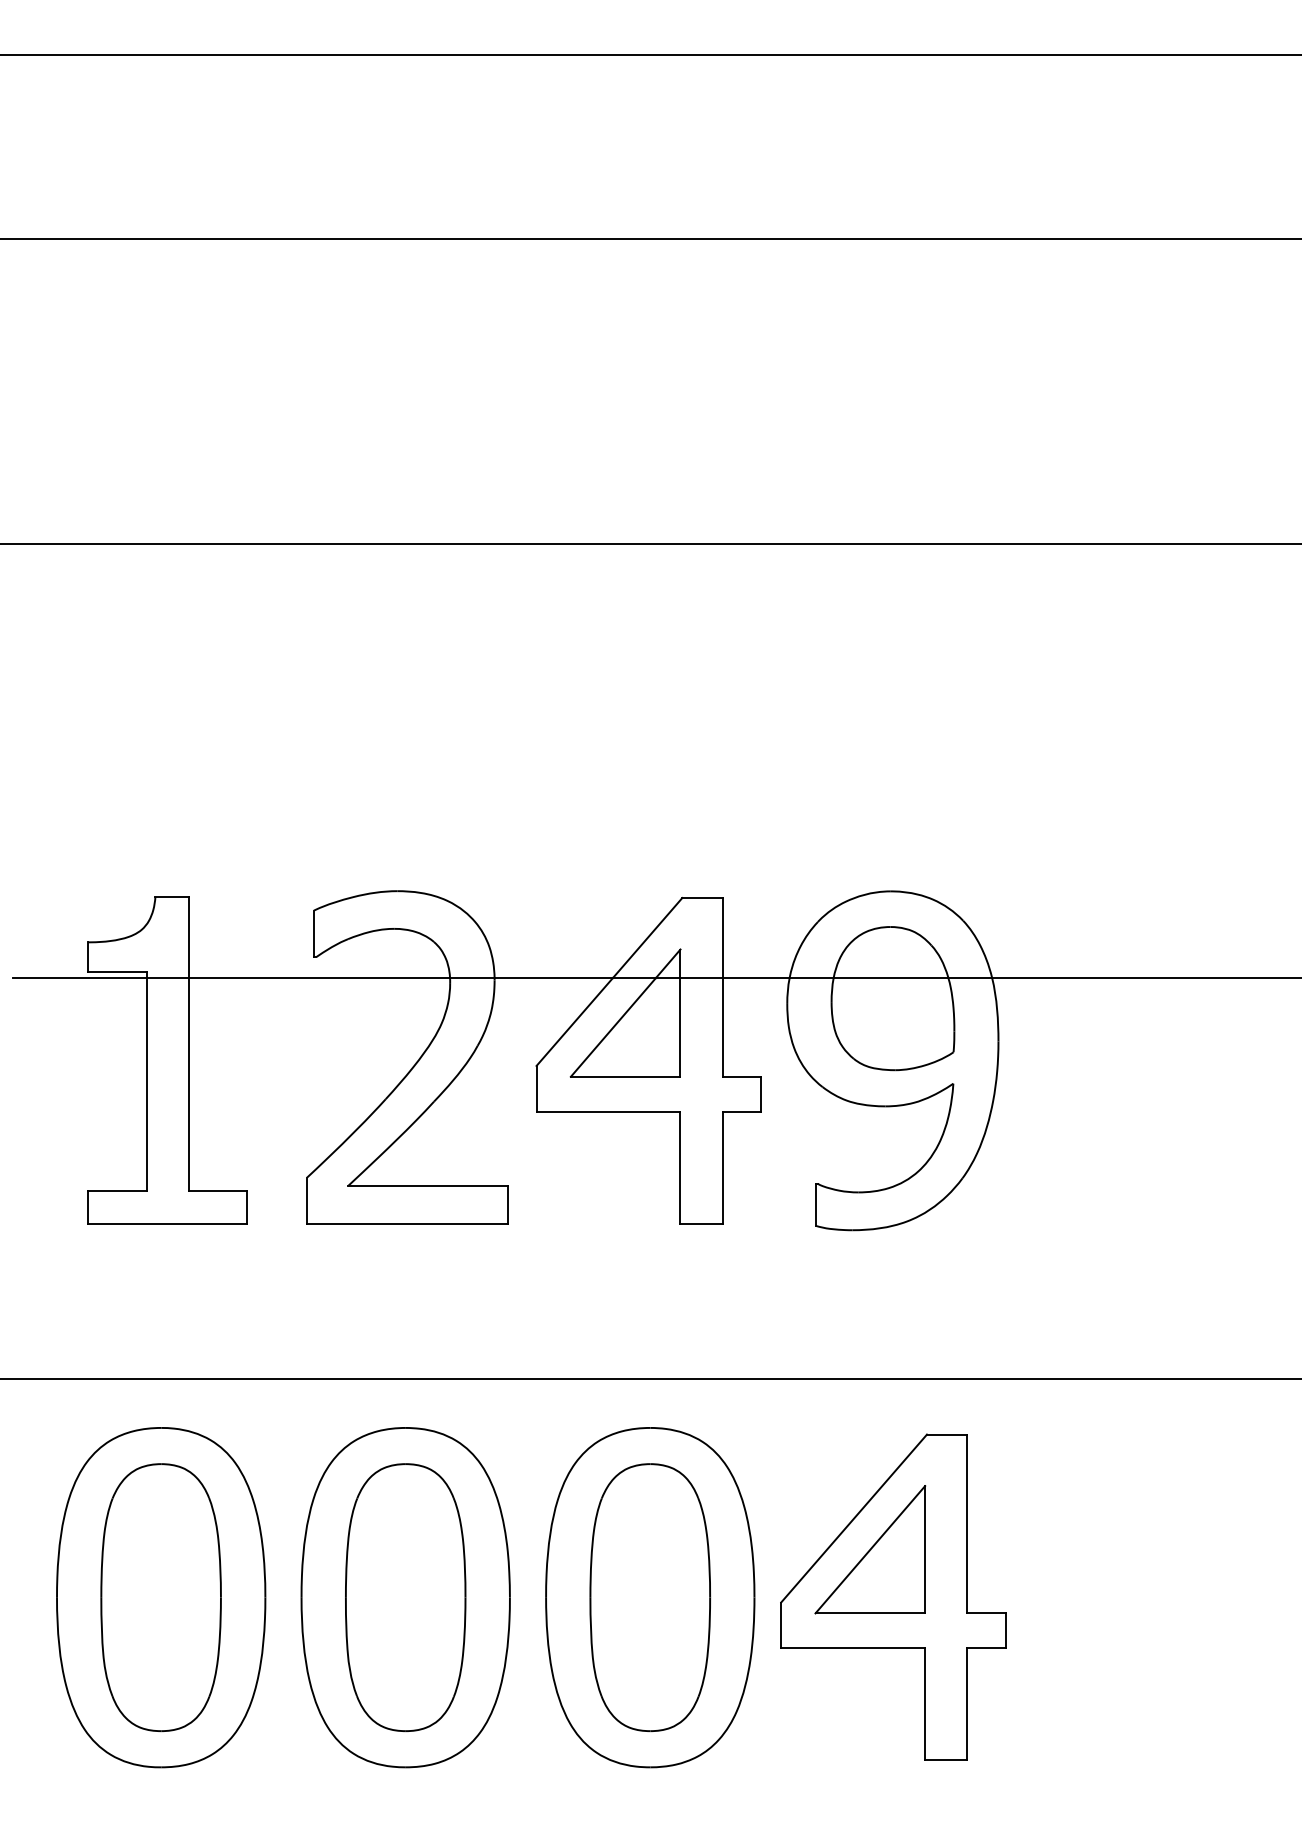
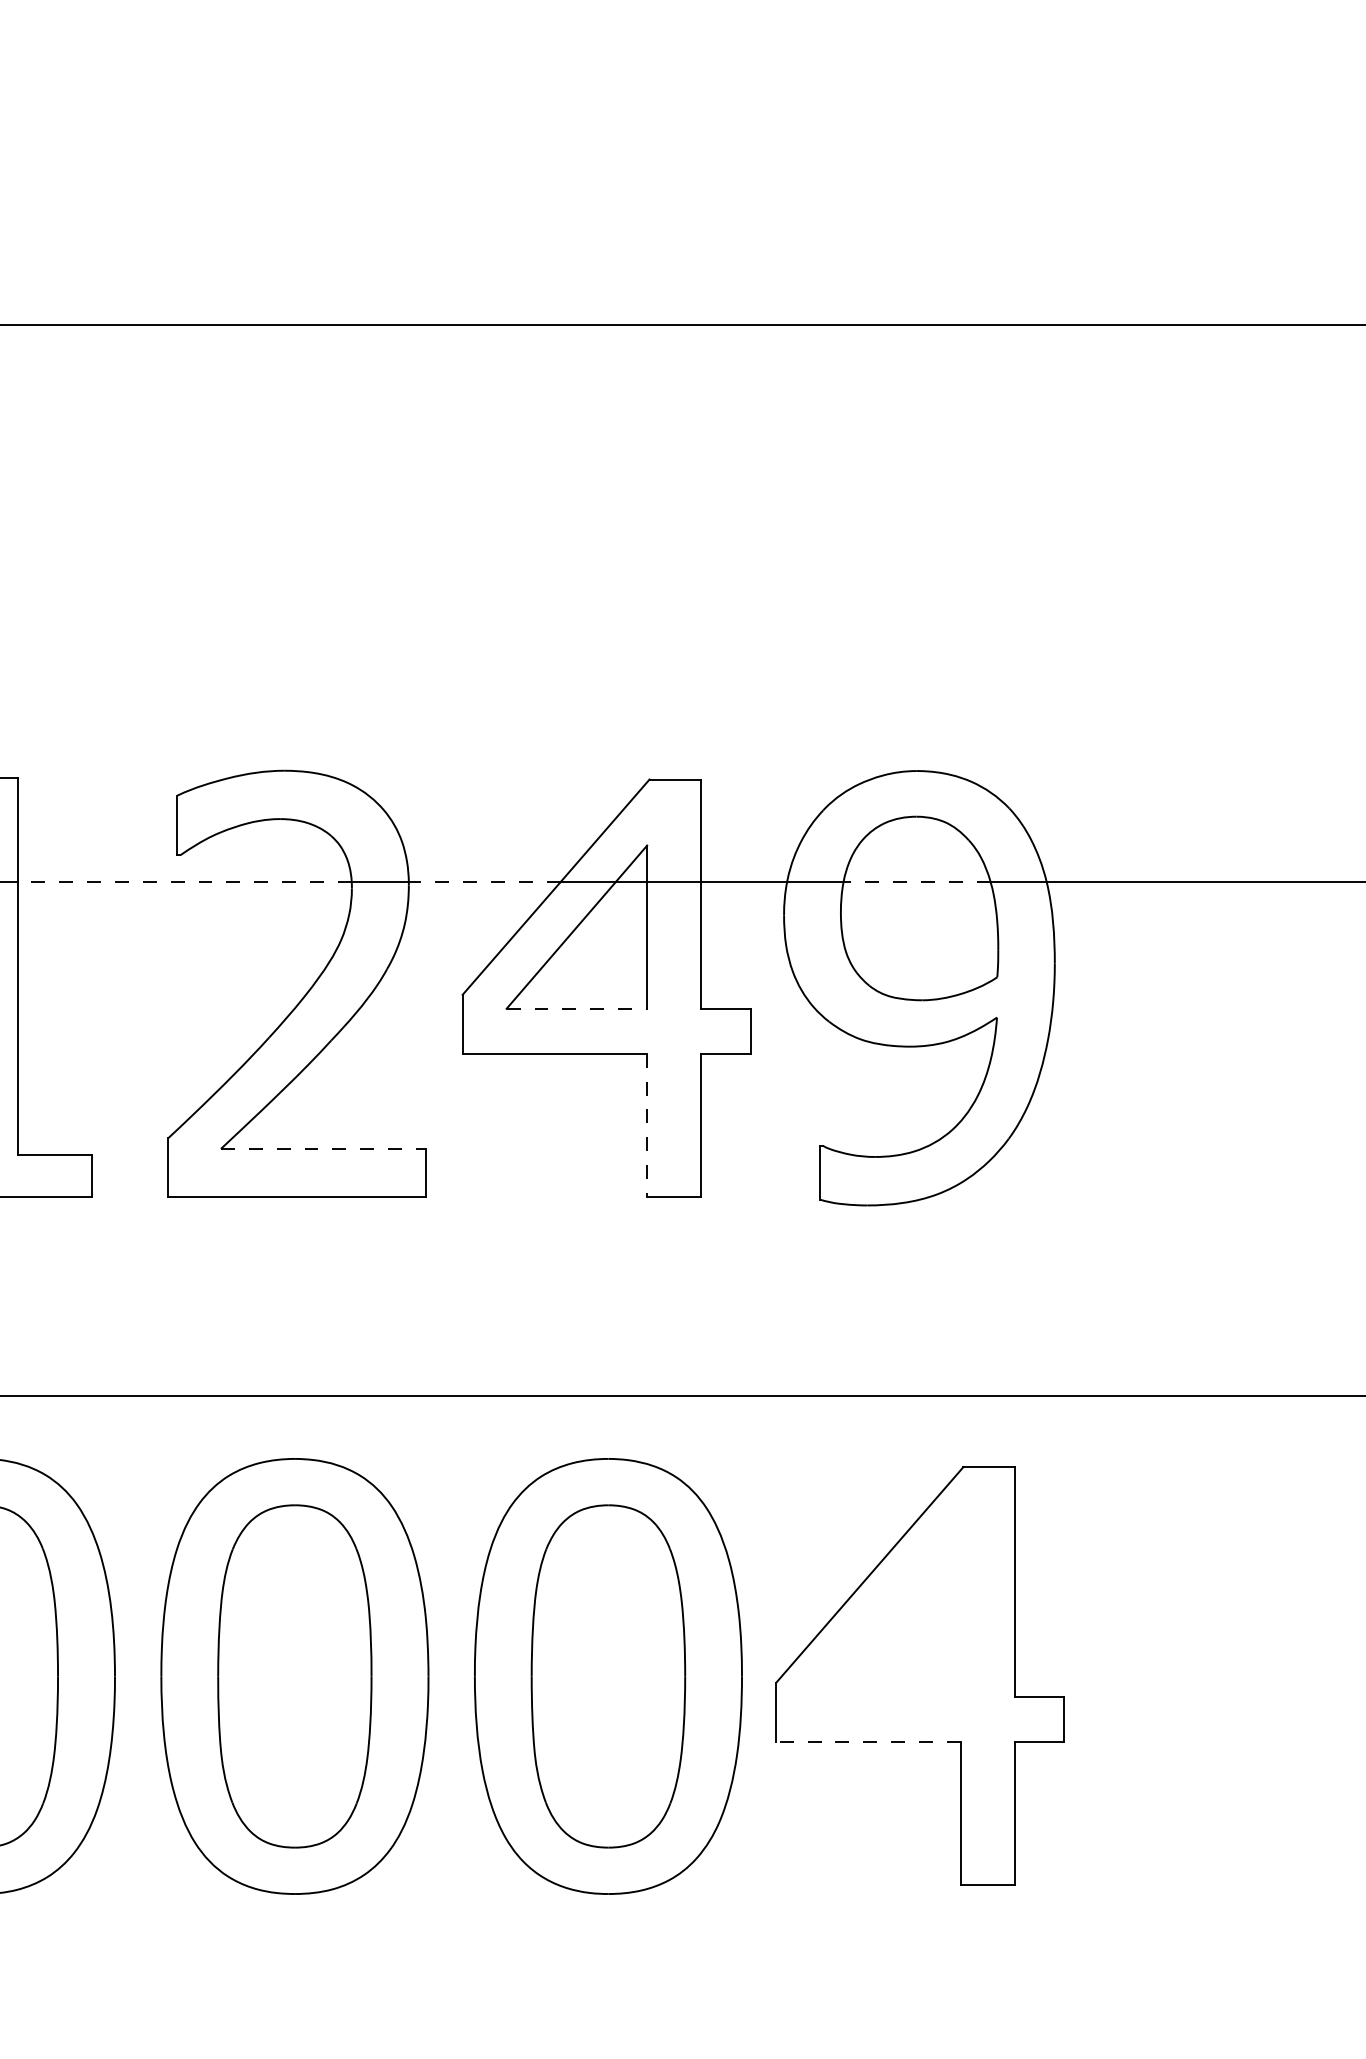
line: (319, 978) -> (184, 882), solid -> dashed
line: (553, 978) -> (484, 882), solid -> dashed
line: (890, 978) -> (916, 882), solid -> dashed
line: (625, 1076) -> (576, 1008), solid -> dashed
line: (680, 1168) -> (647, 1126), solid -> dashed
line: (428, 1186) -> (324, 1149), solid -> dashed
part: (870, 1549) -> (890, 1614), removed
line: (853, 1648) -> (868, 1741), solid -> dashed

